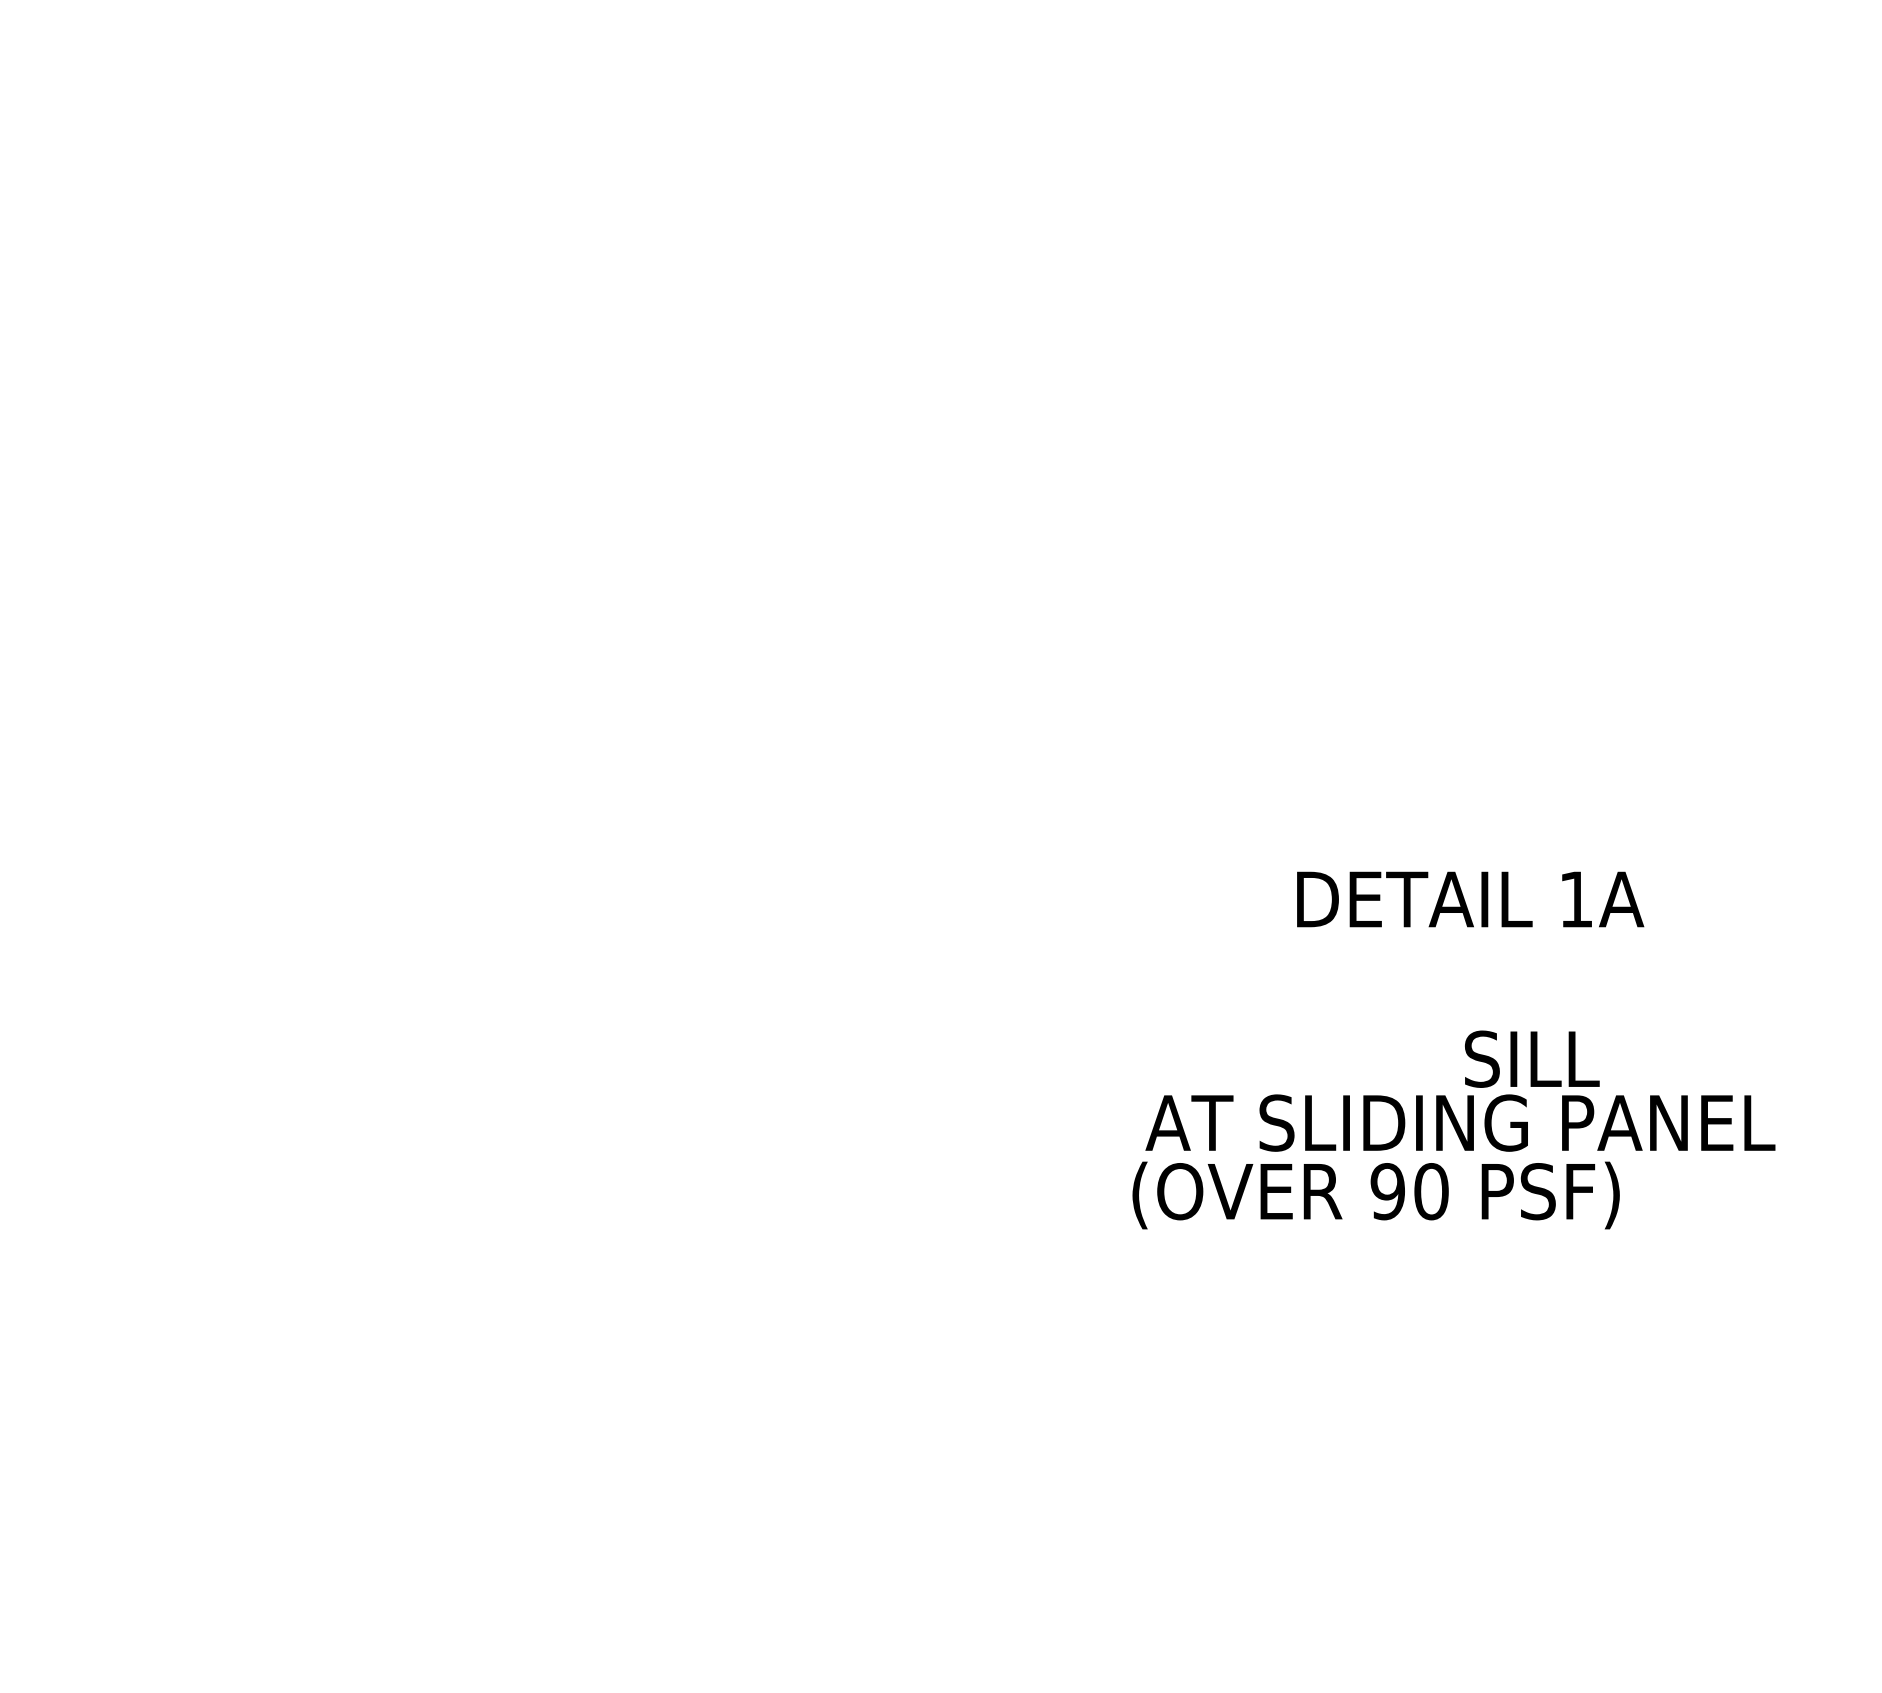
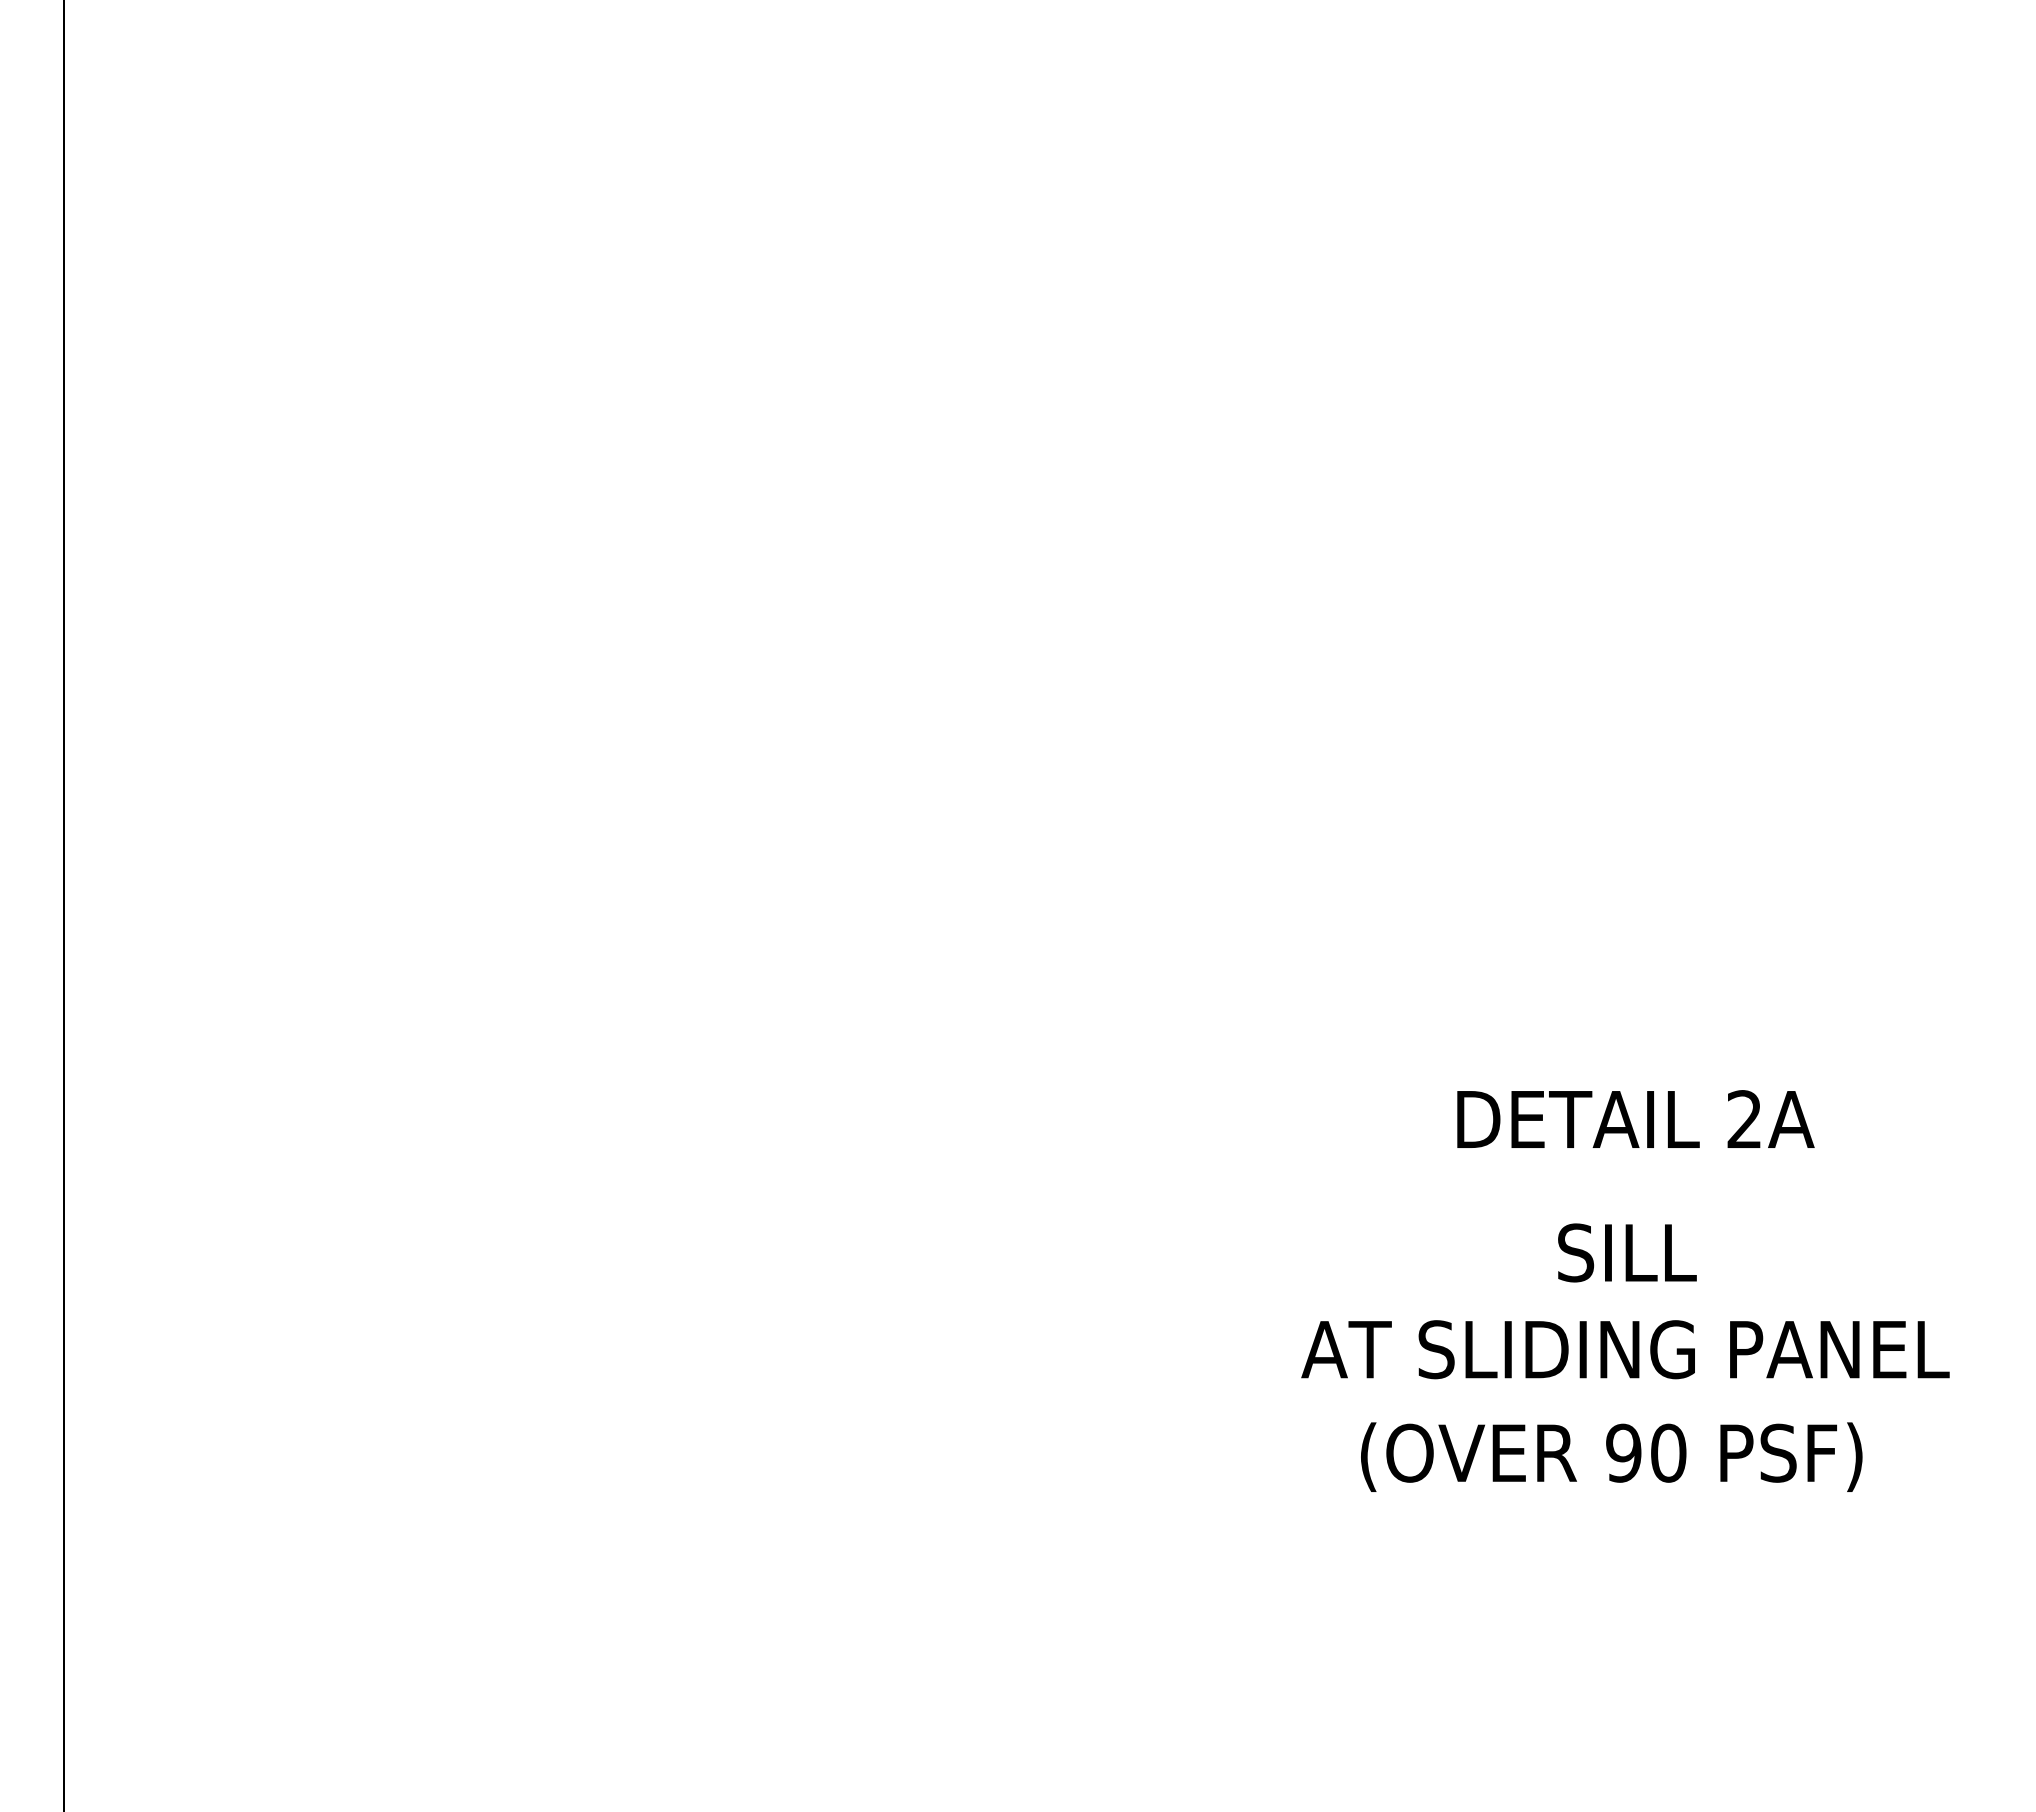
text: (1575, 898) -> (1743, 1118), 1A -> 2A
text: (1532, 1058) -> (1627, 1252), moved
text: (1375, 1194) -> (1611, 1456), moved

